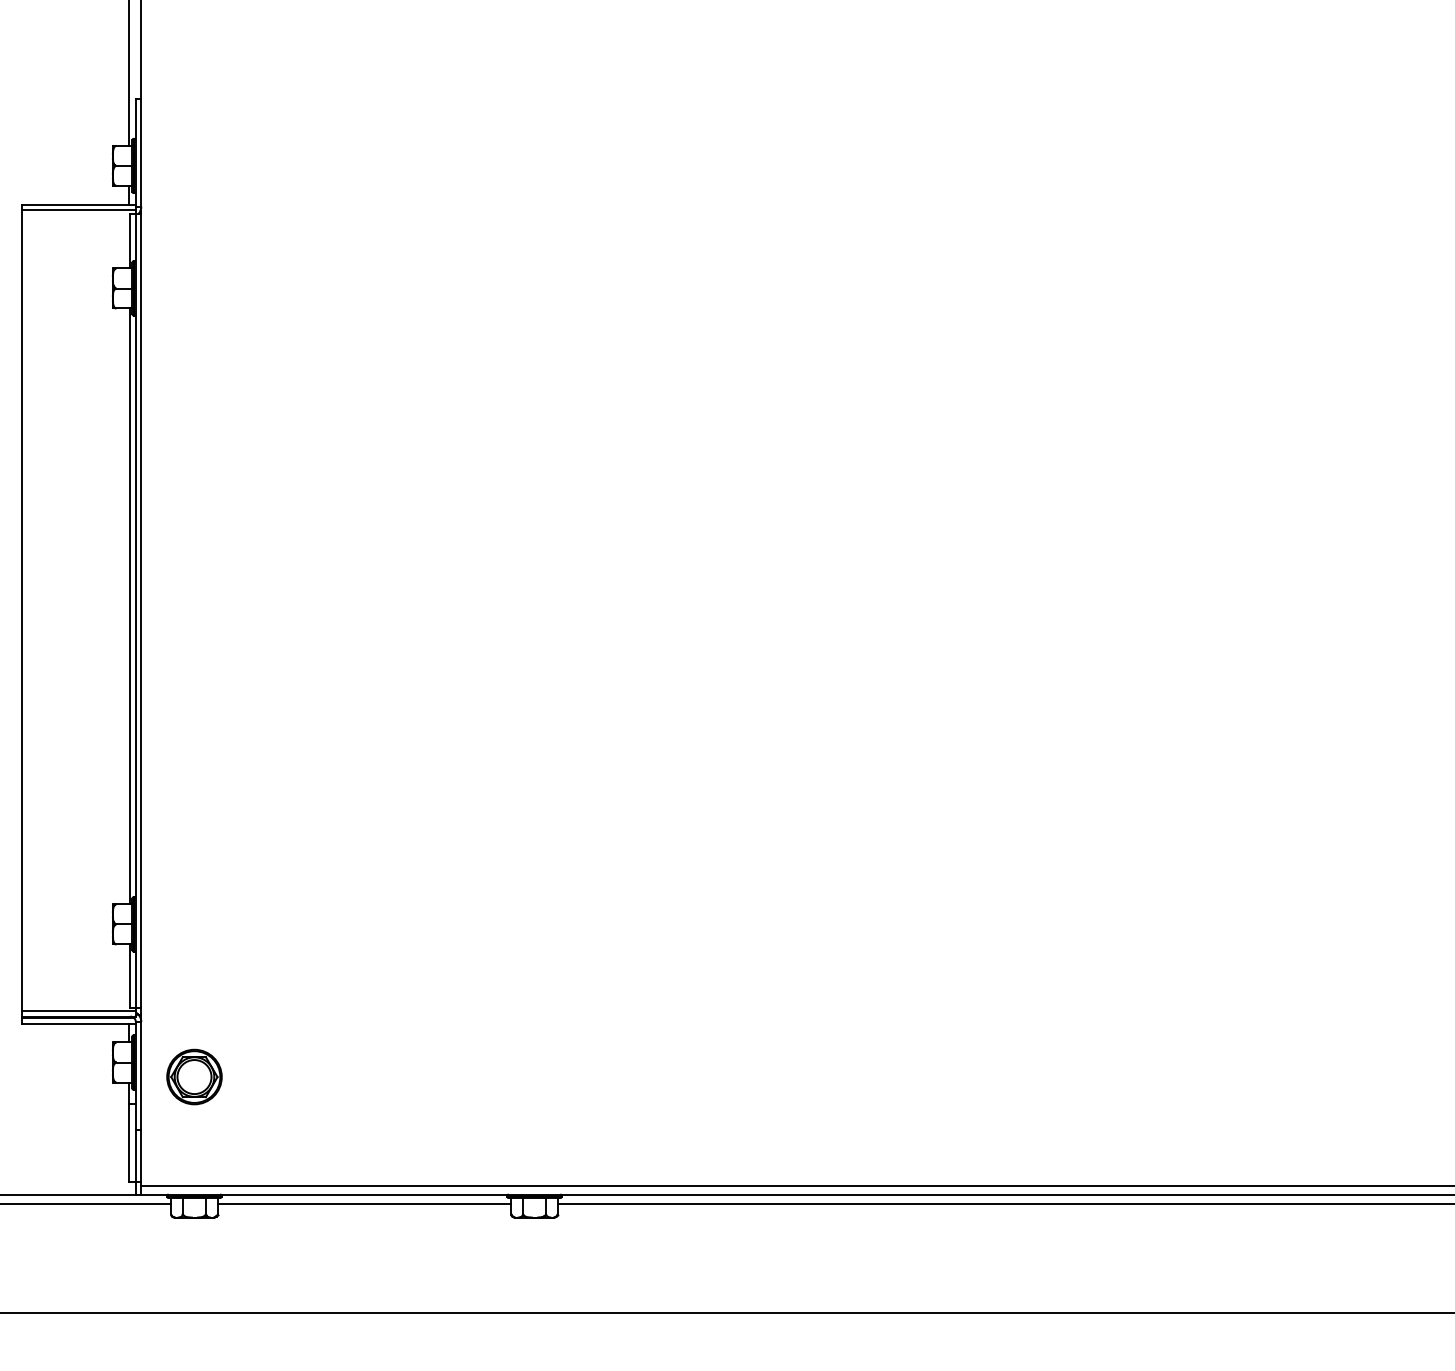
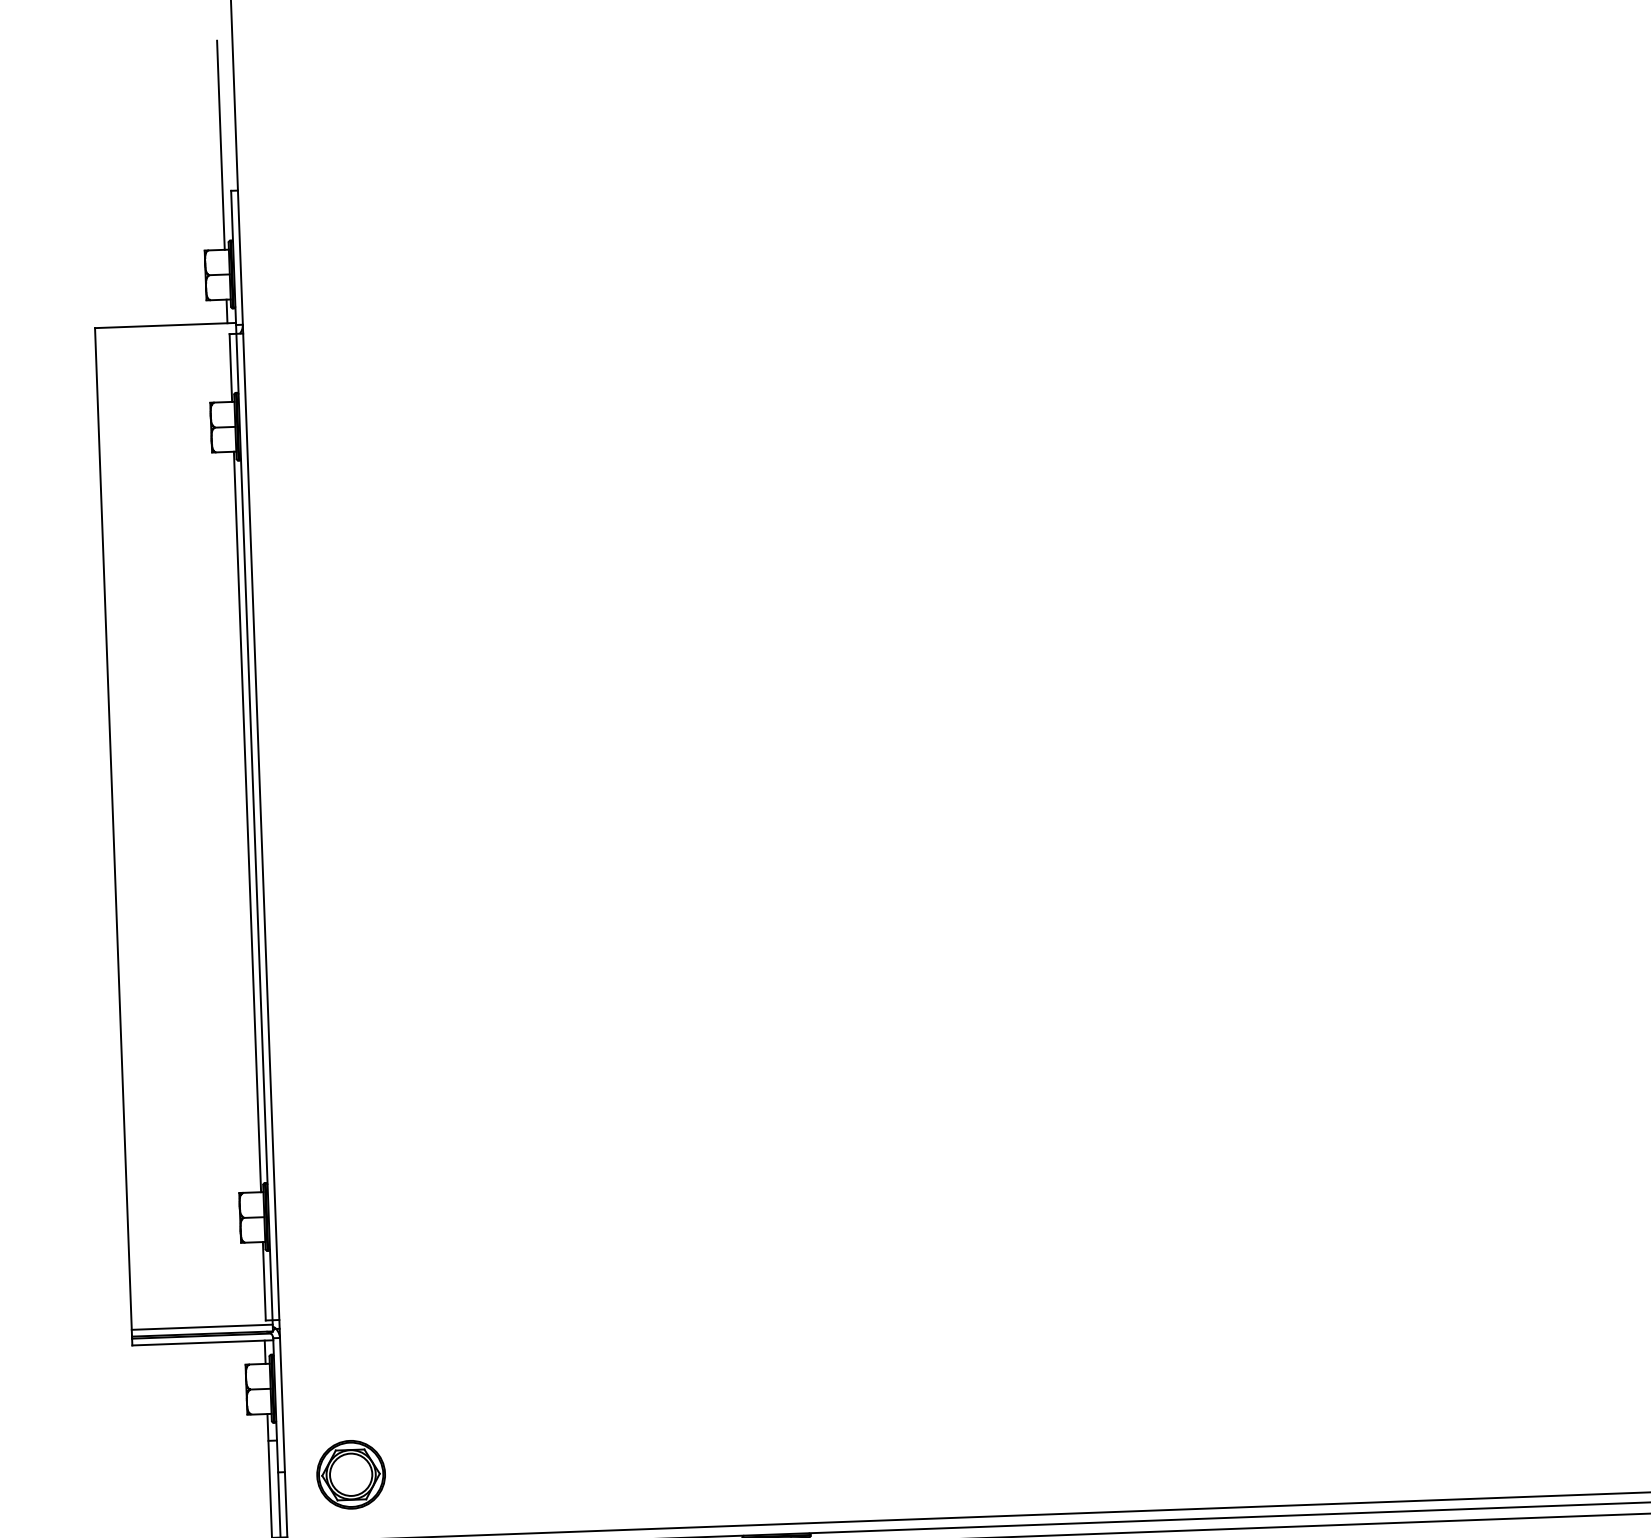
line: (78, 210) -> (164, 332), removed
part: (194, 1076) -> (351, 1474), moved

